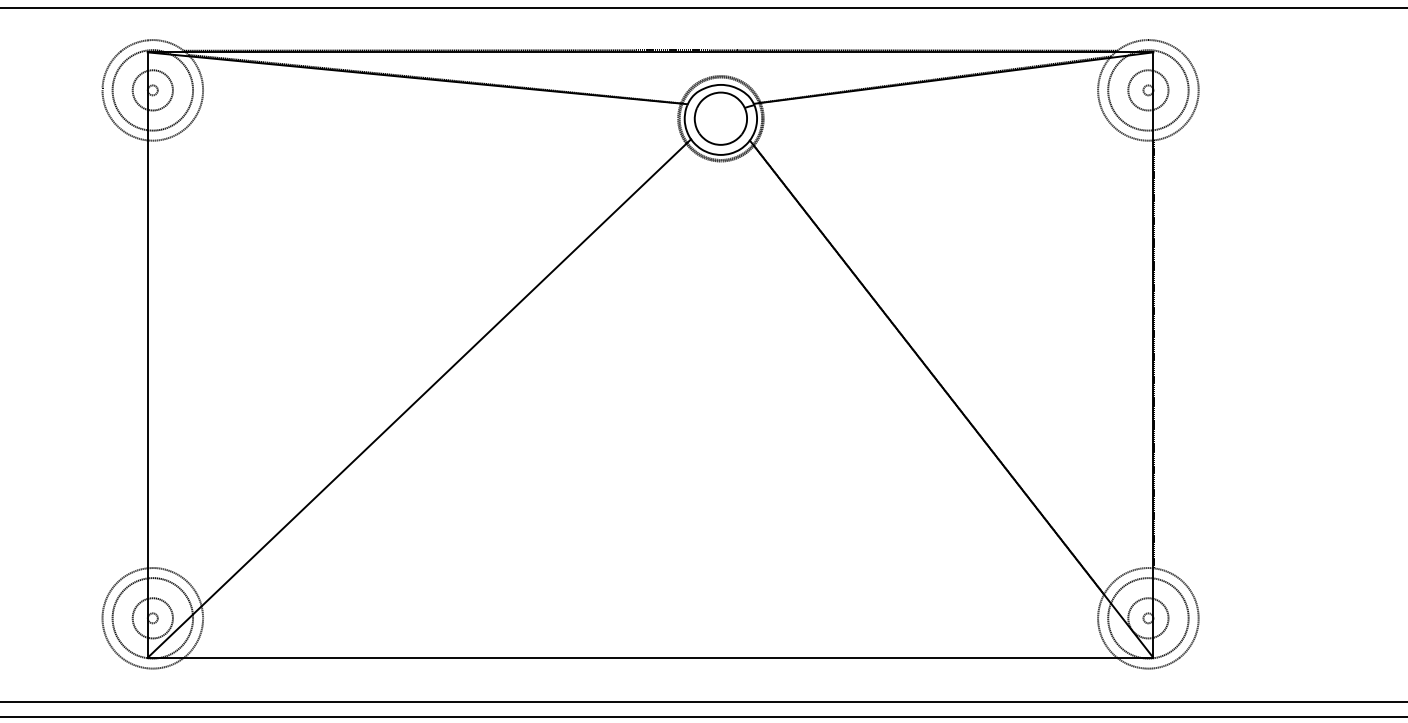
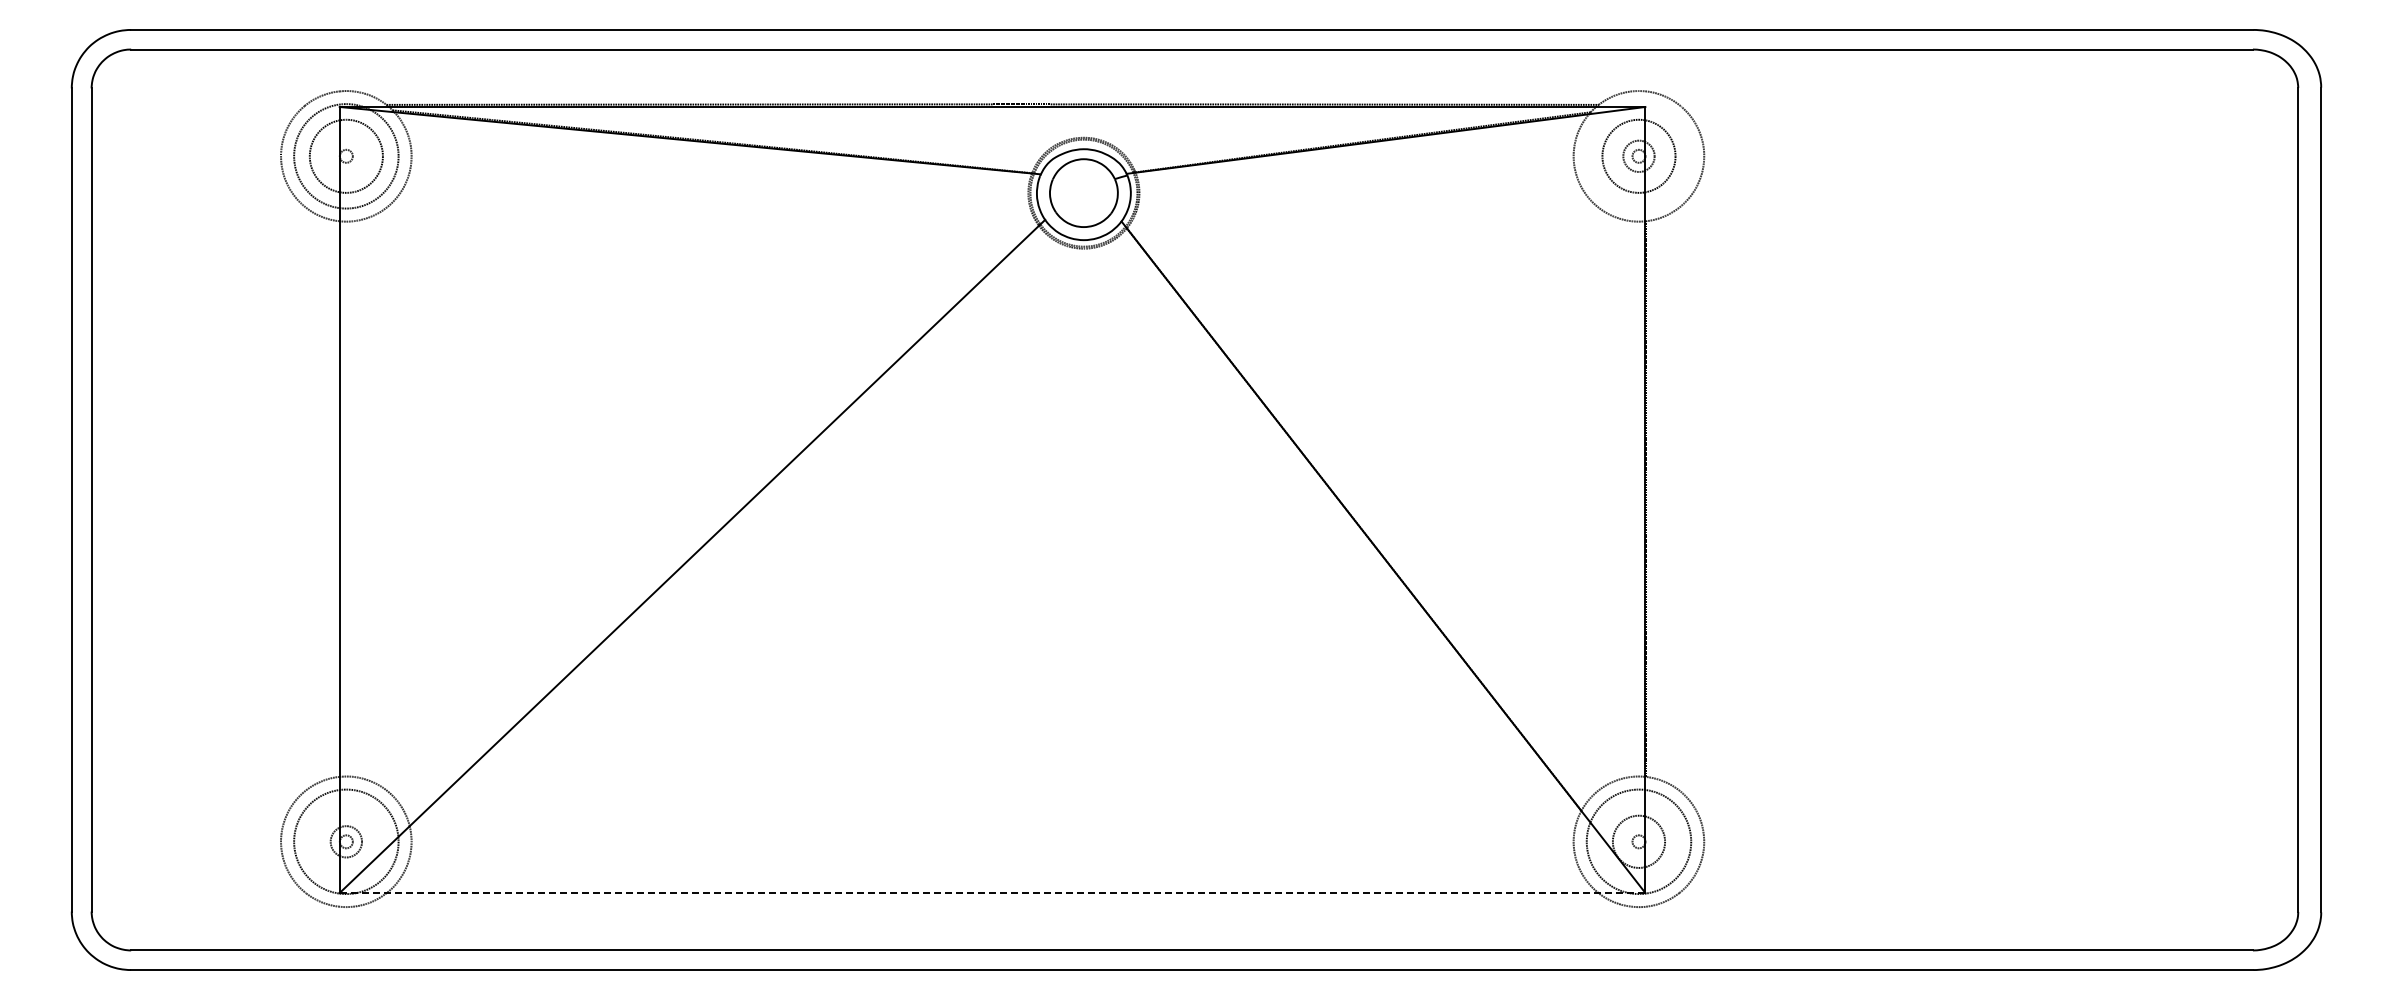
circle: (152, 90) -> (346, 156), size x1.4
circle: (1148, 90) -> (1638, 156), size x0.6
circle: (1148, 90) -> (1638, 156), size x0.7
circle: (152, 618) -> (346, 841), size x0.6
line: (650, 658) -> (992, 893), solid -> dashed

